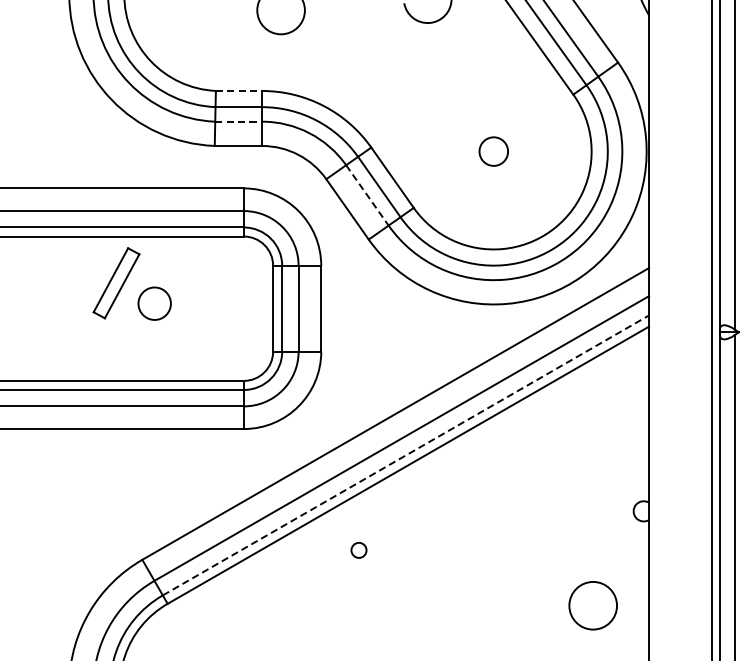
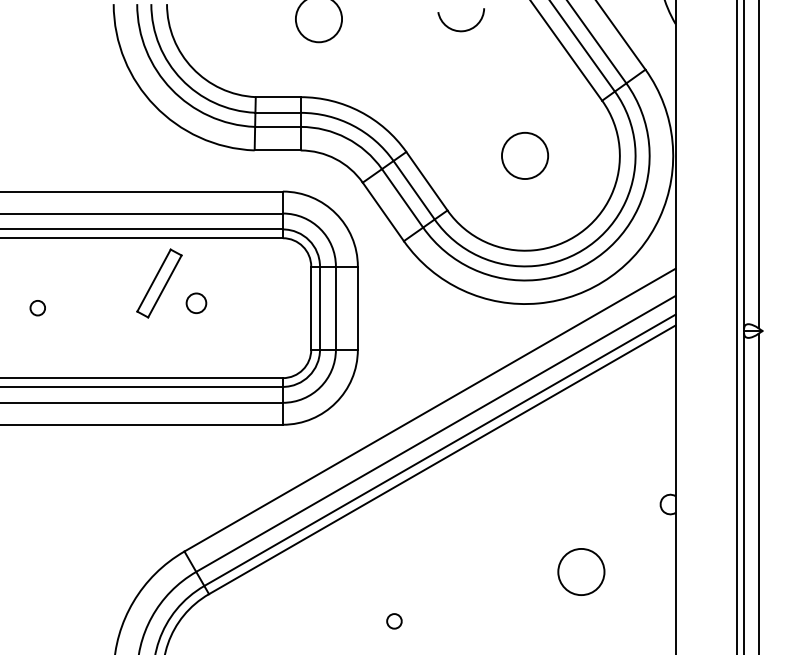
line: (239, 91) -> (278, 97), dashed -> solid
line: (238, 121) -> (277, 126), dashed -> solid
circle: (493, 151) -> (524, 155), size x1.67
line: (367, 195) -> (402, 198), dashed -> solid
circle: (154, 303) -> (196, 303), size x0.62
line: (405, 455) -> (439, 450), dashed -> solid
circle: (359, 550) -> (394, 621), moved
circle: (593, 605) -> (581, 571), moved

